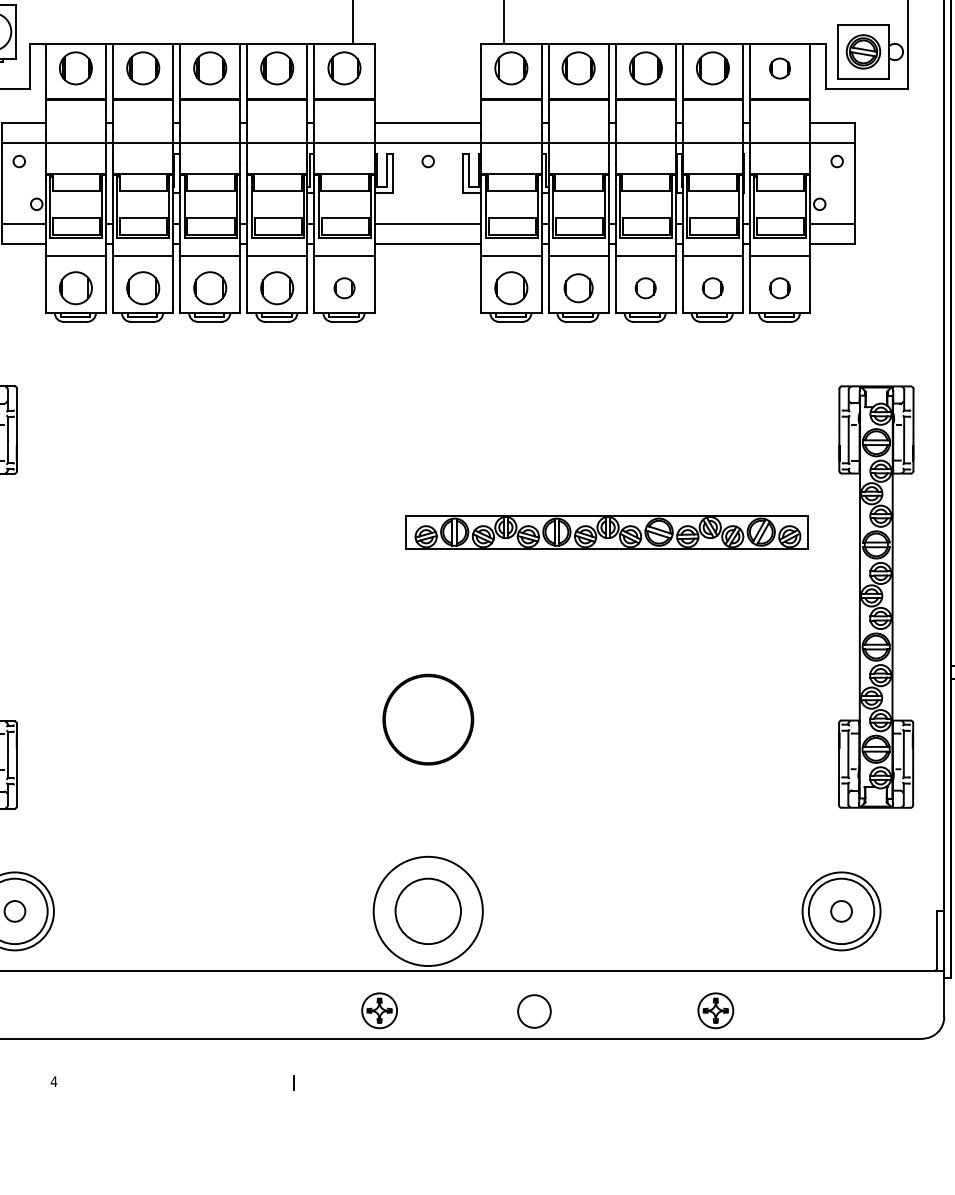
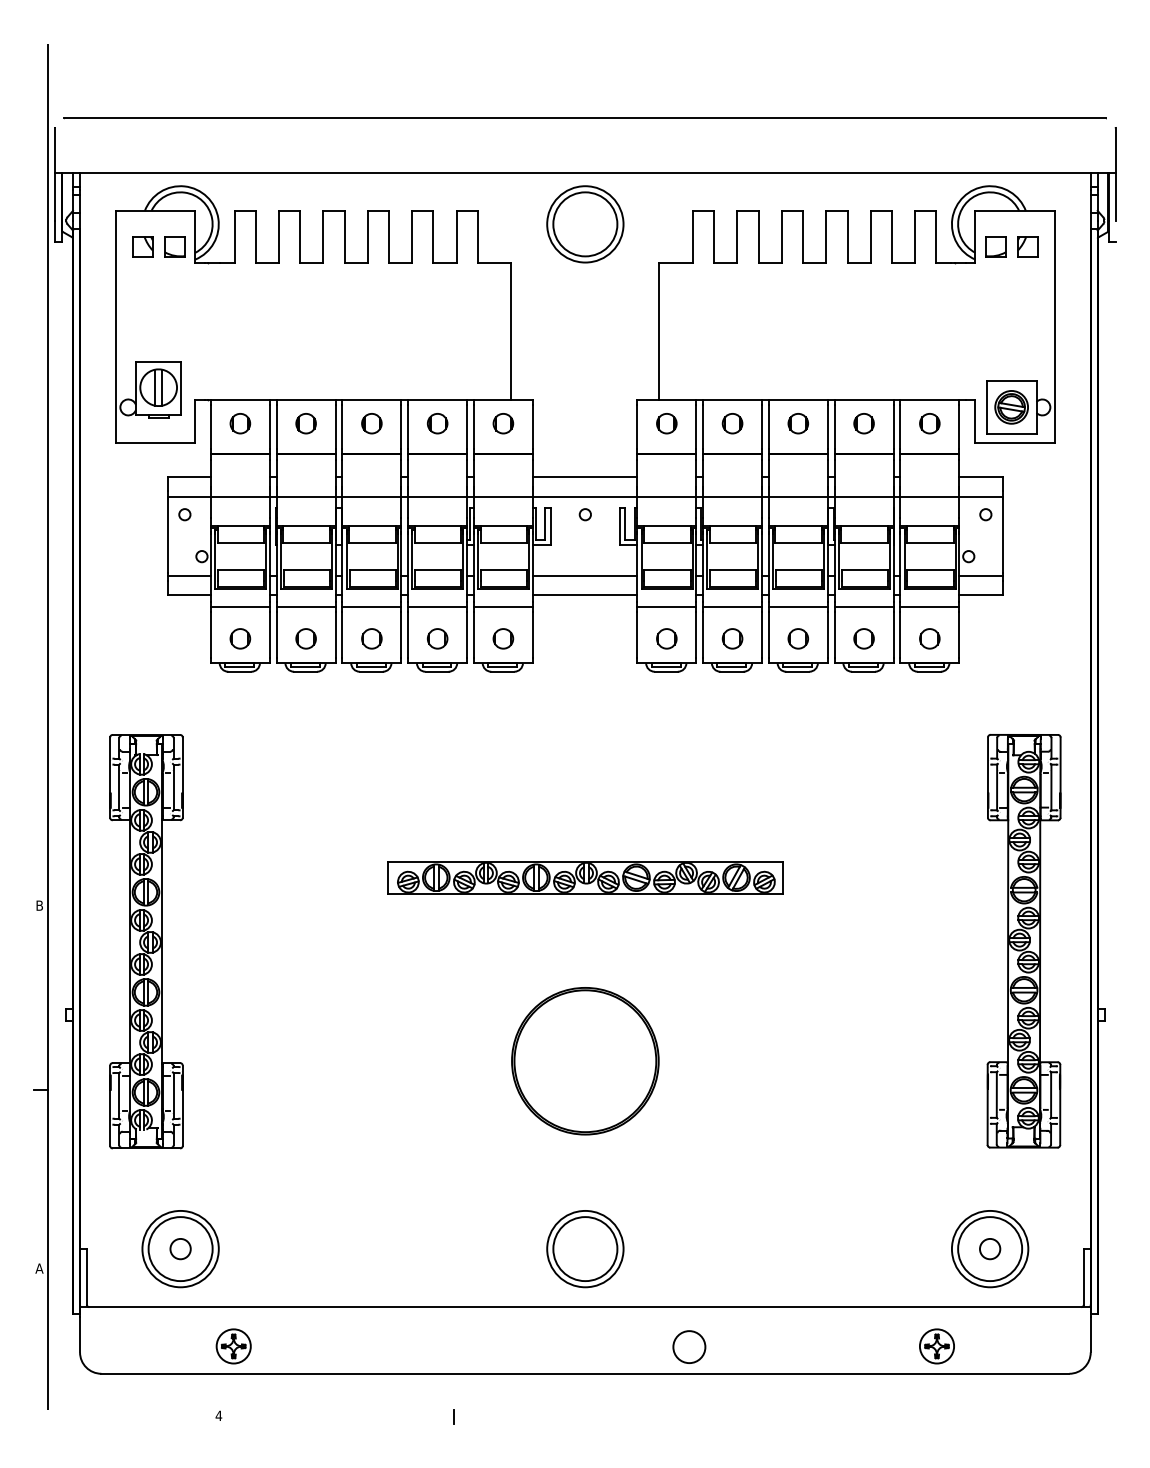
part: (76, 68) -> (240, 423), size x0.62
part: (142, 68) -> (305, 423), size x0.62
part: (209, 68) -> (371, 423), size x0.62
part: (277, 68) -> (437, 423), size x0.62
part: (344, 68) -> (503, 423), size x0.62
part: (511, 68) -> (666, 423), size x0.62
part: (578, 68) -> (732, 423), size x0.62
part: (644, 68) -> (797, 423), size x0.62
part: (712, 68) -> (863, 423), size x0.62
part: (76, 287) -> (240, 638), size x0.62
circle: (142, 287) -> (305, 638), size x0.62
circle: (209, 287) -> (371, 638), size x0.62
part: (277, 287) -> (437, 638), size x0.62
circle: (511, 287) -> (666, 638), size x0.62
part: (578, 287) -> (732, 638), size x0.71
part: (607, 531) -> (585, 877), moved
part: (428, 719) -> (585, 1061), size x1.67
circle: (428, 910) -> (585, 1248), size x0.71
part: (379, 1010) -> (233, 1346), moved
part: (715, 1010) -> (936, 1346), moved

